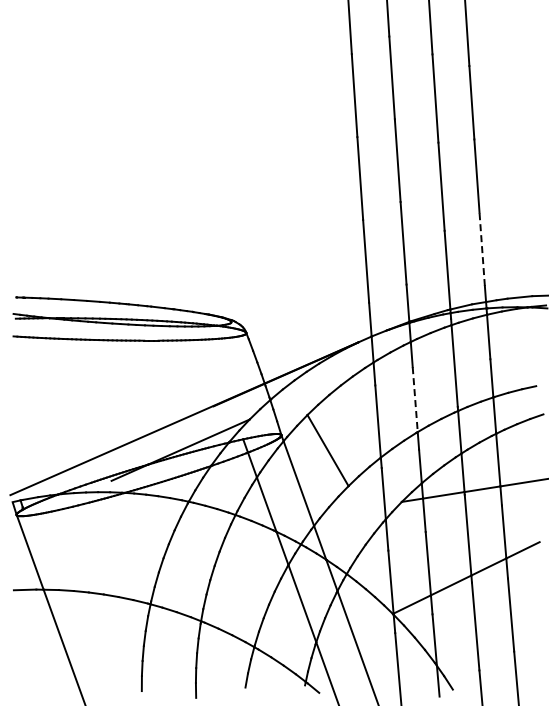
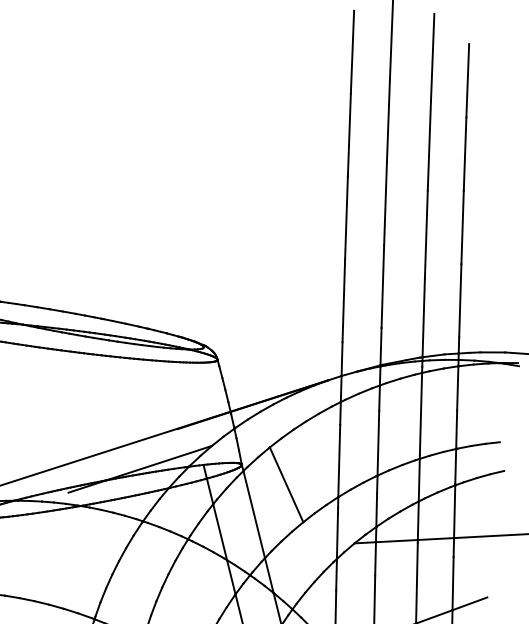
line: (482, 249) -> (460, 301), dashed -> solid
line: (415, 399) -> (378, 443), dashed -> solid

